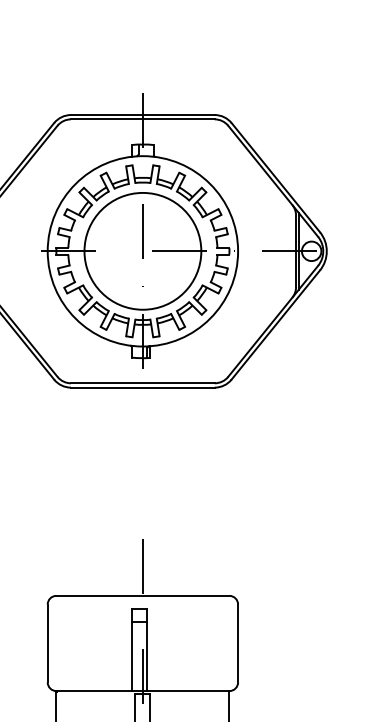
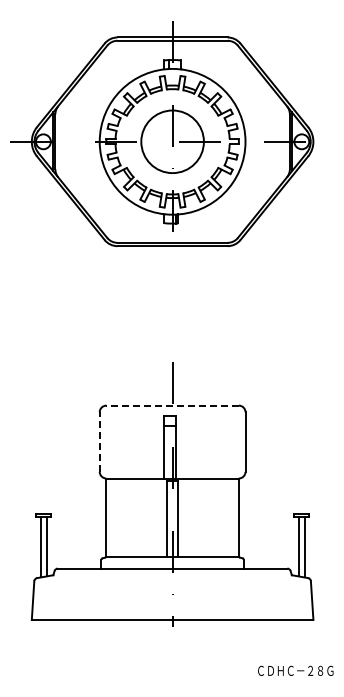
circle: (142, 250) -> (172, 141), size x0.7
line: (142, 595) -> (172, 405), solid -> dashed
line: (47, 644) -> (99, 442), solid -> dashed

